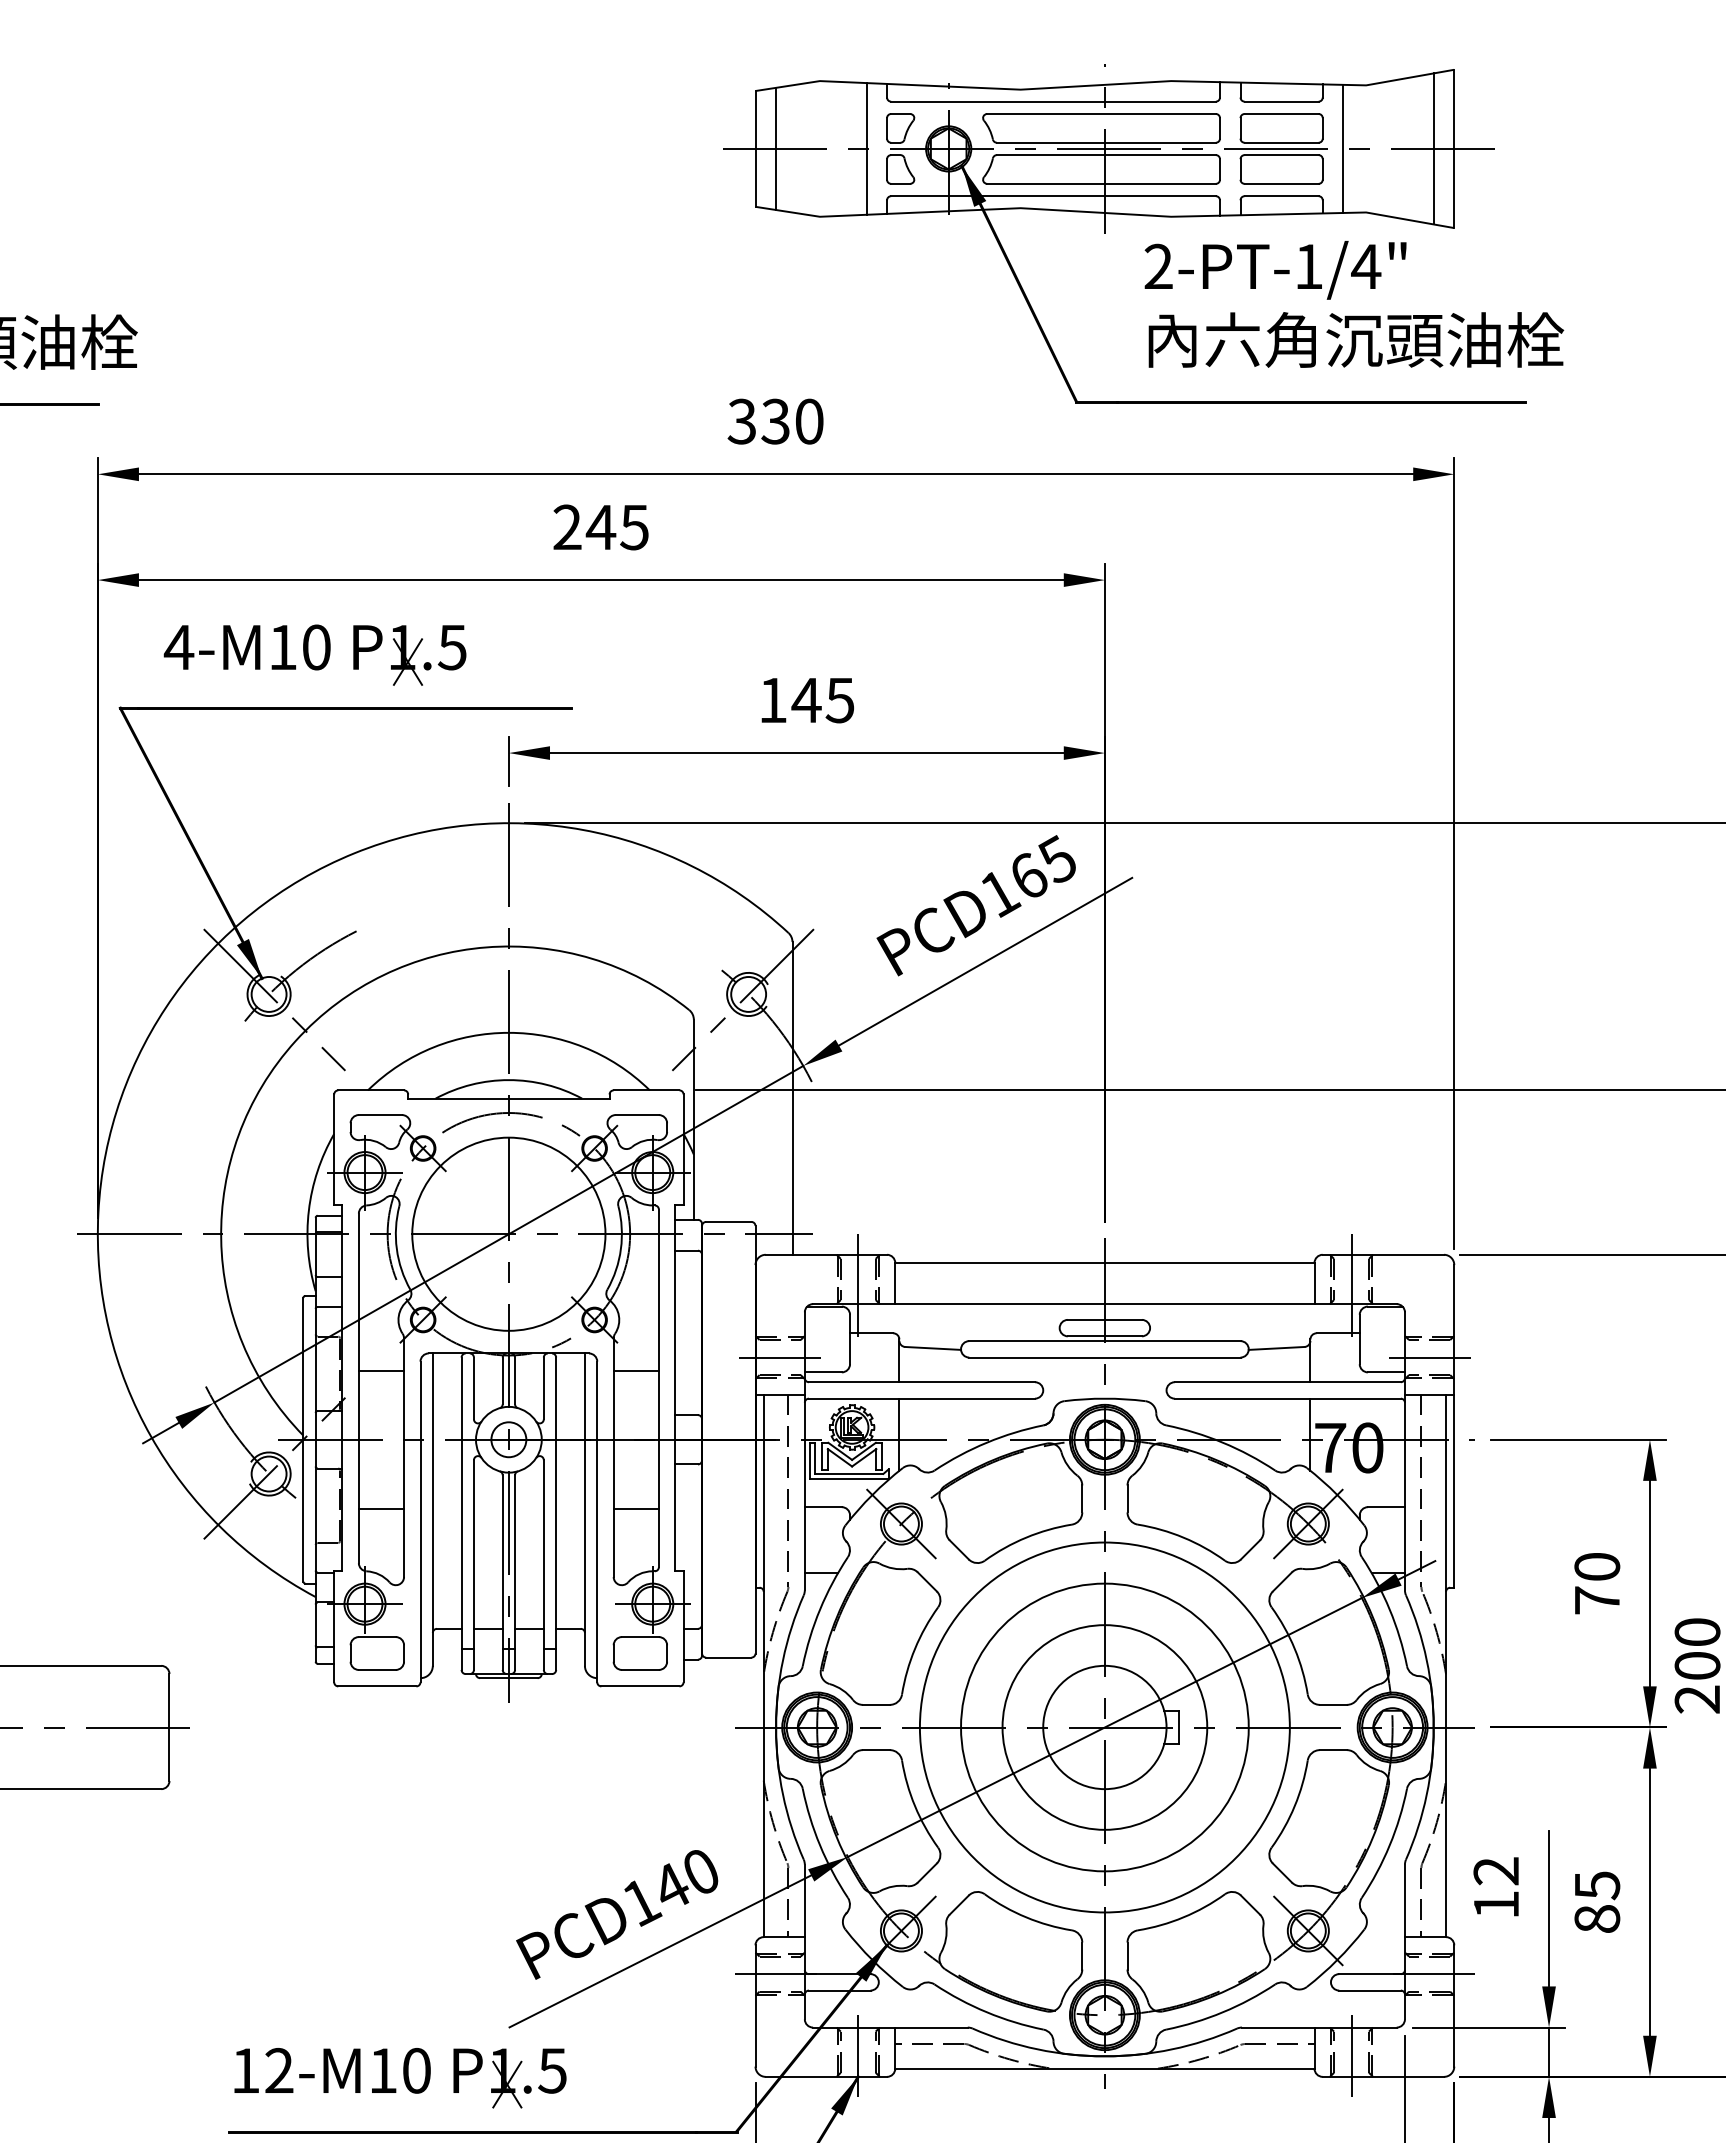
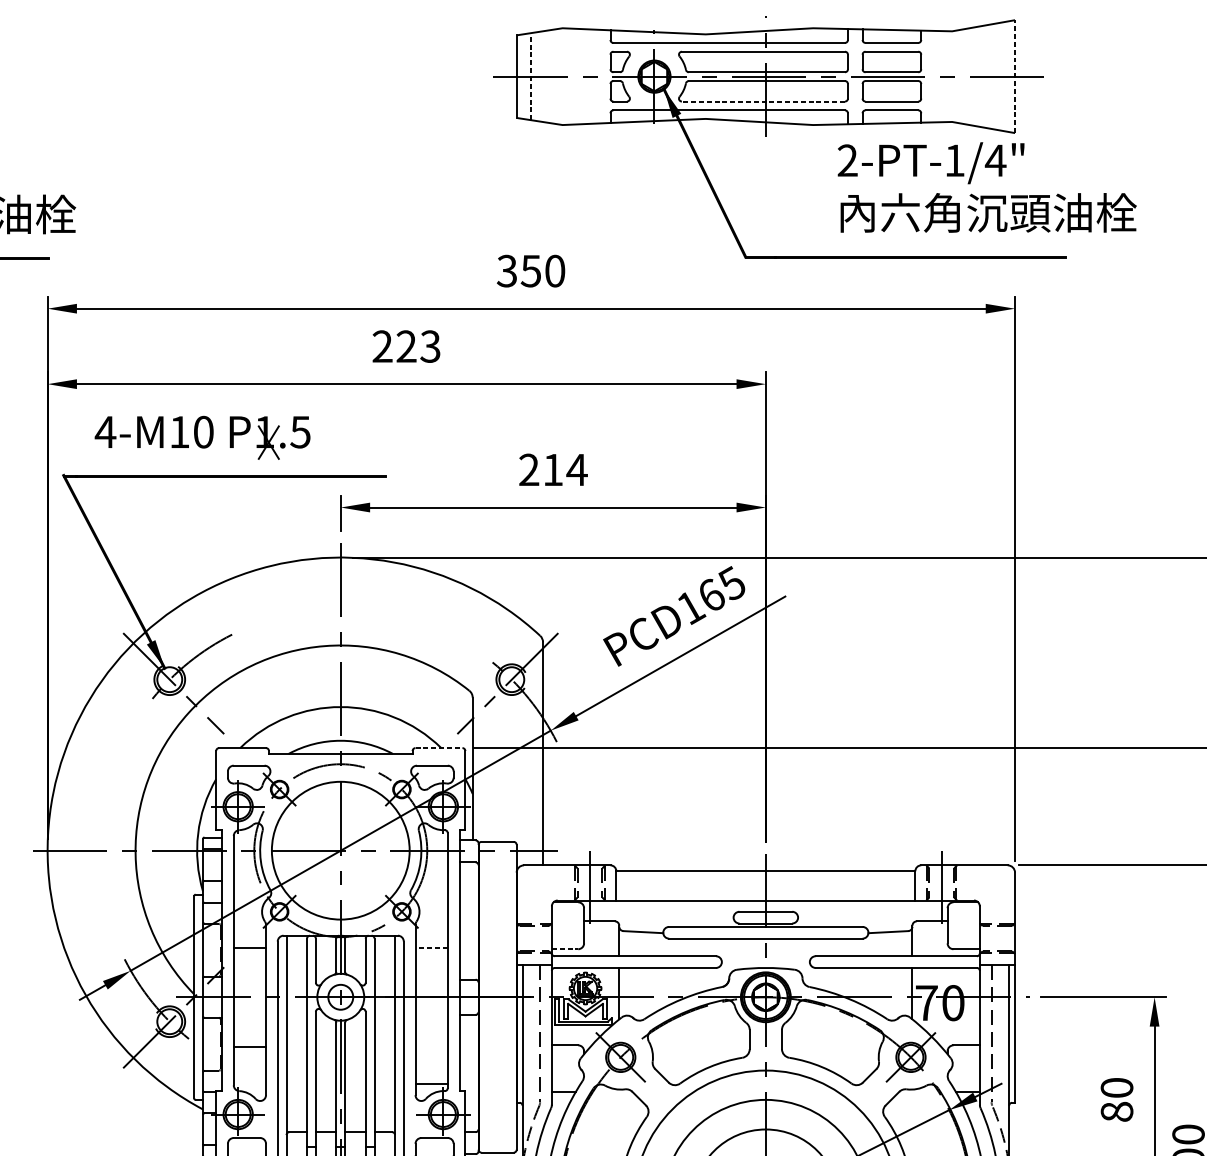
line: (776, 148) -> (531, 76), solid -> dashed
line: (866, 148) -> (595, 76), removed
line: (1343, 148) -> (936, 76), removed
line: (1433, 148) -> (1000, 76), removed
line: (1454, 148) -> (1015, 76), solid -> dashed
line: (1101, 183) -> (763, 101), solid -> dashed
text: (1354, 304) -> (987, 187), moved
text: (775, 421) -> (530, 271), 330 -> 350
text: (616, 526) -> (417, 345), 245 -> 223
text: (807, 700) -> (553, 470), 145 -> 214
line: (646, 1090) -> (438, 748), solid -> dashed
line: (780, 1357) -> (534, 938), removed
line: (1429, 1357) -> (997, 938), removed
line: (636, 1370) -> (431, 947), solid -> dashed
line: (823, 1372) -> (565, 949), solid -> dashed
line: (635, 1509) -> (431, 1084), moved
text: (1597, 1600) -> (1117, 1111), 70 -> 80

